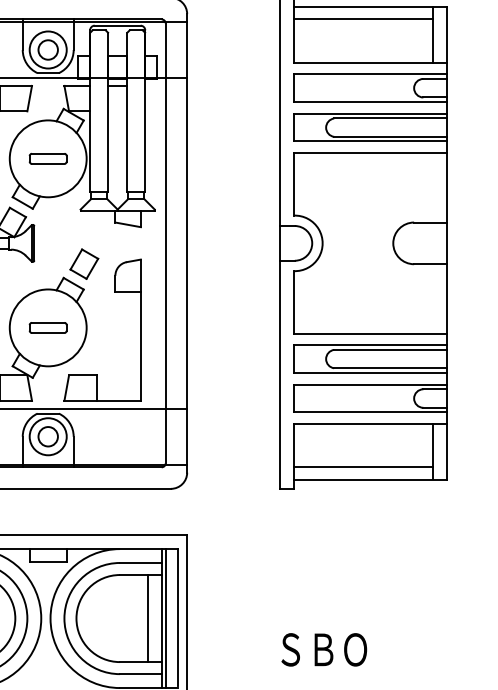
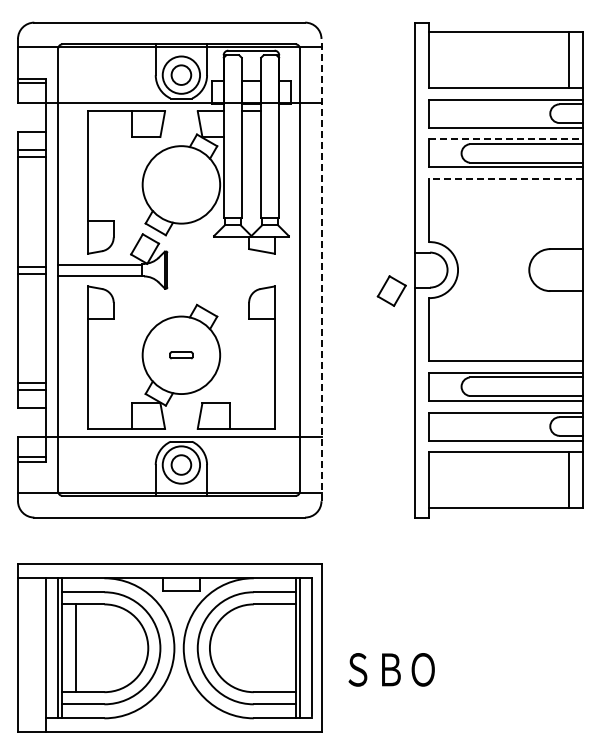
line: (362, 19) -> (498, 44), removed
line: (370, 113) -> (506, 139), solid -> dashed
line: (369, 153) -> (505, 179), solid -> dashed
part: (47, 158) -> (180, 184), removed
line: (187, 242) -> (321, 269), solid -> dashed
part: (84, 263) -> (391, 290), moved
part: (48, 328) -> (181, 355), size x0.6
line: (362, 466) -> (498, 495), removed
line: (147, 618) -> (281, 648), removed
text: (324, 649) -> (391, 669), moved

